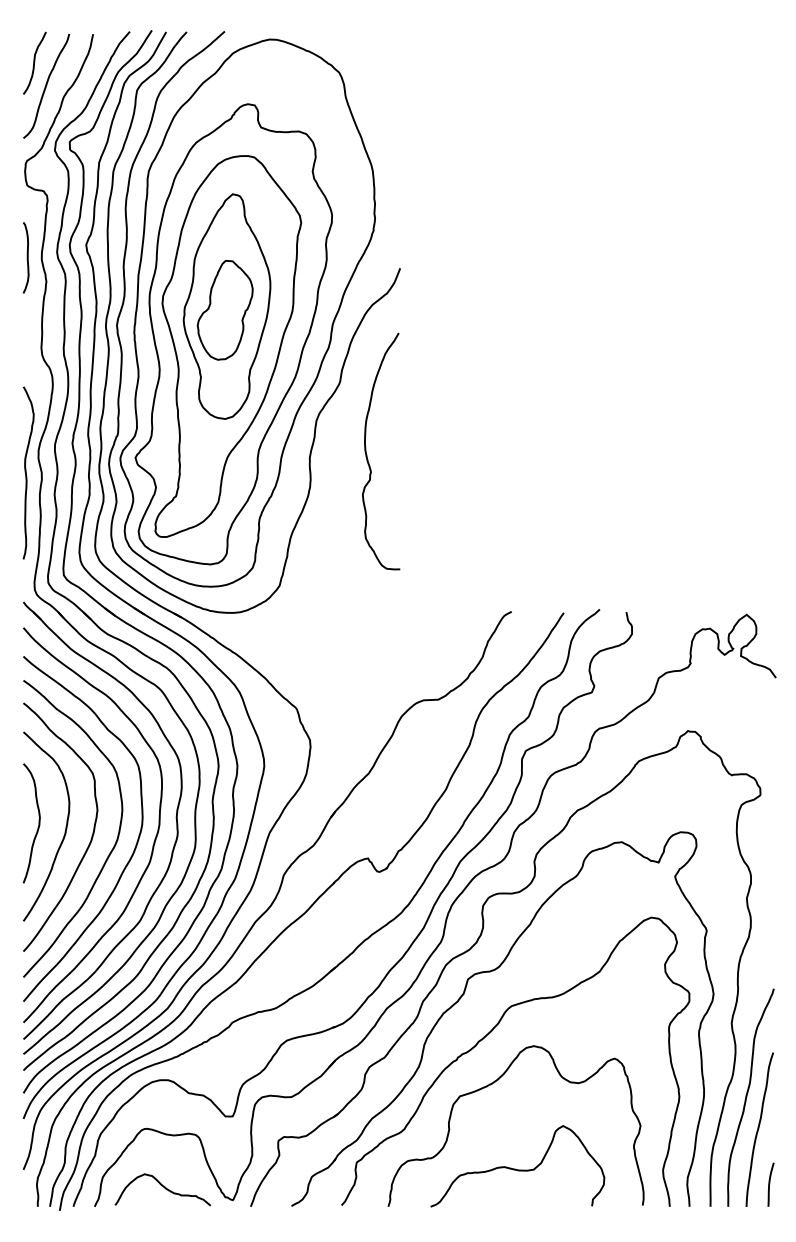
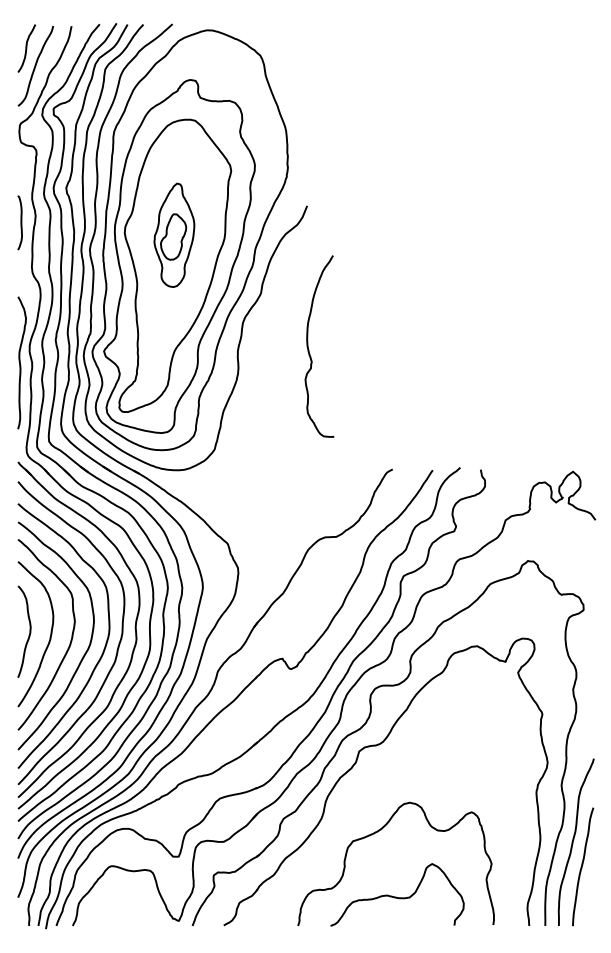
curve: (26, 257) -> (20, 222), moved
part: (227, 306) -> (174, 235), size x0.6
curve: (368, 455) -> (309, 349), moved
curve: (490, 1034) -> (376, 793), removed
curve: (770, 1183) -> (591, 908), removed
curve: (163, 1187) -> (125, 911), removed

